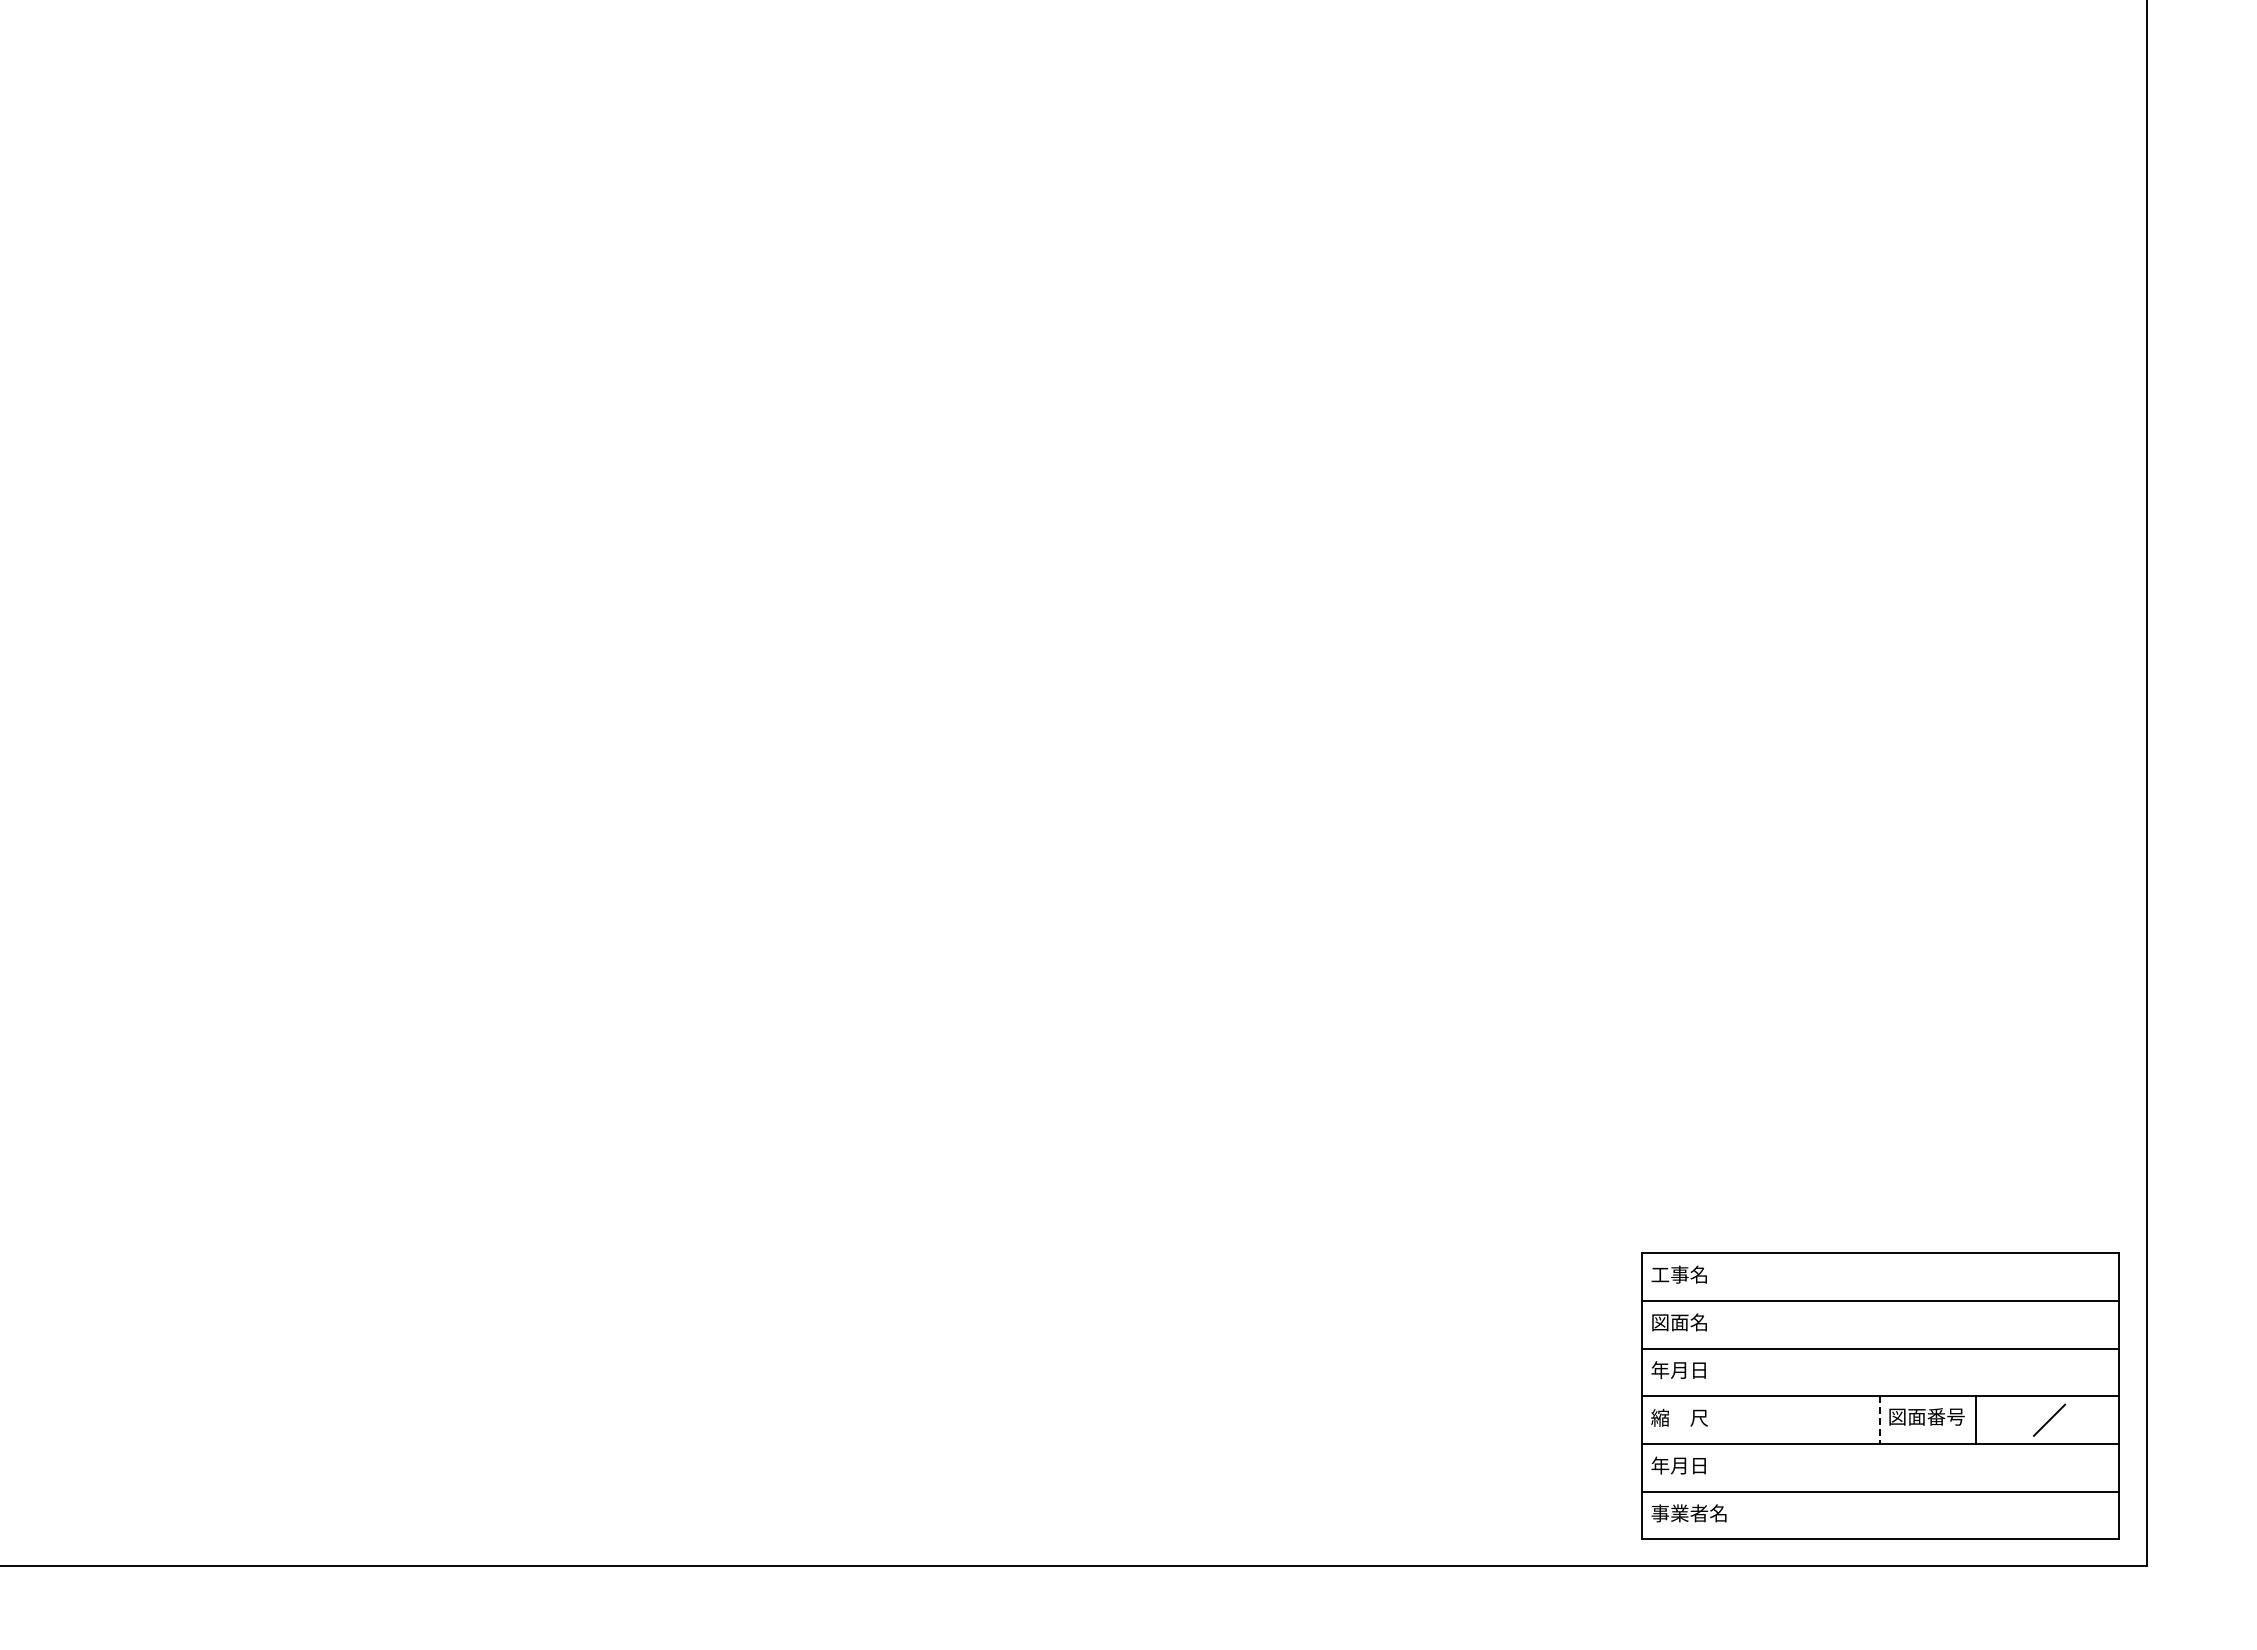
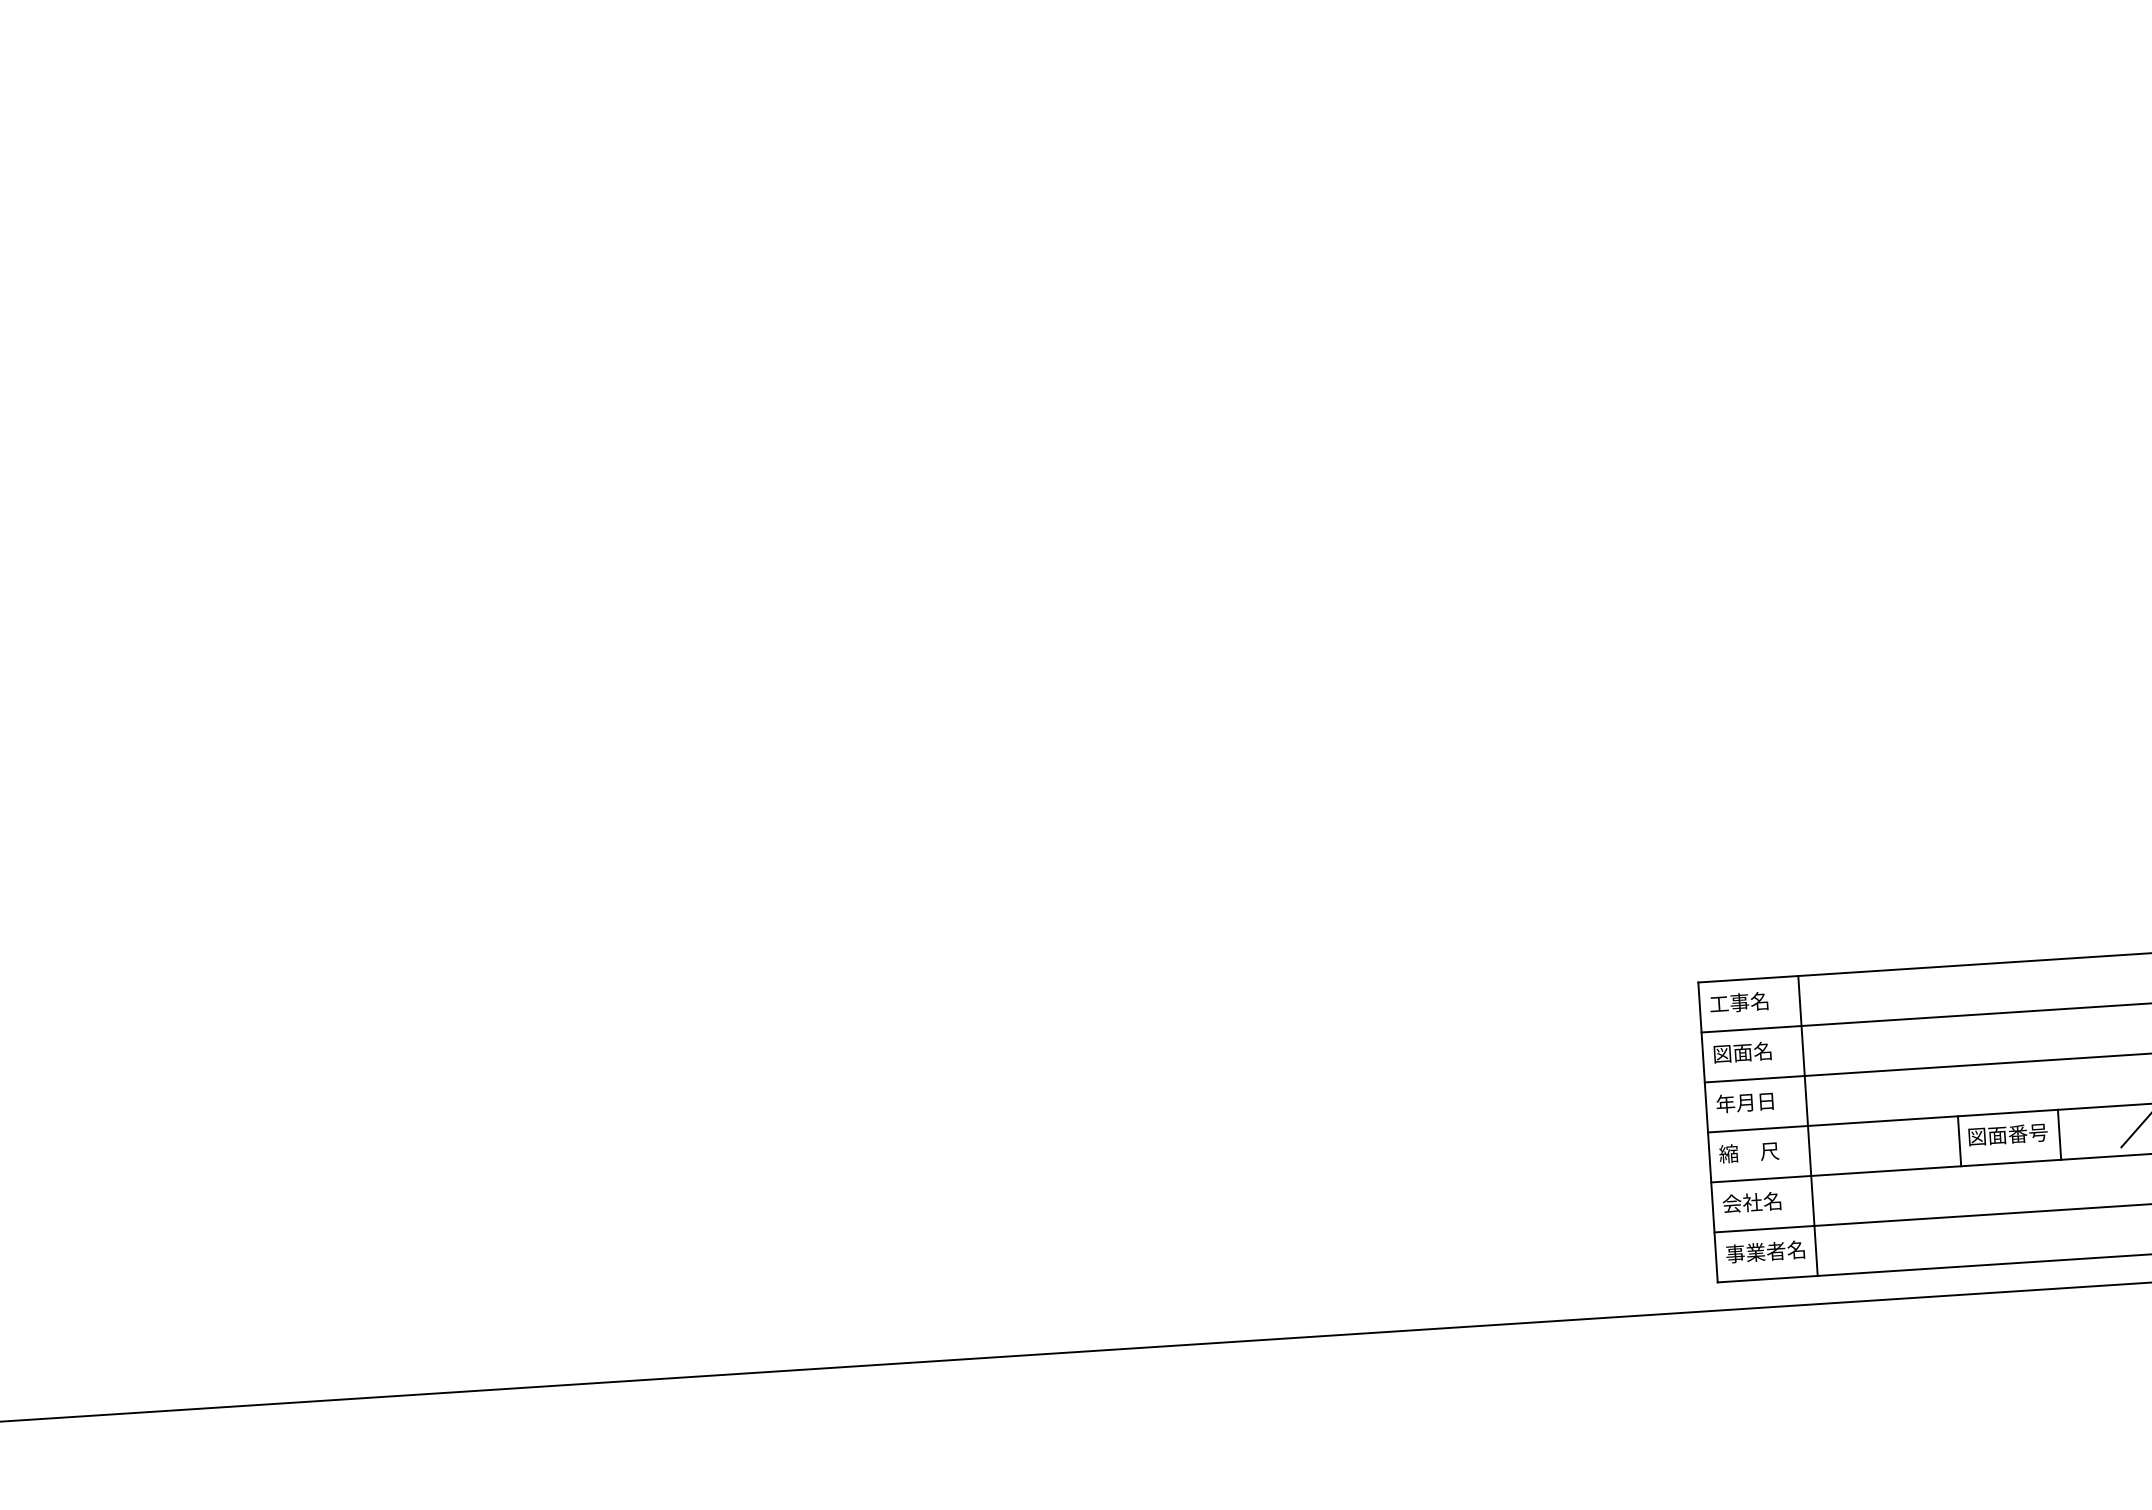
line: (1737, 1396) -> (1808, 1126), added
line: (1880, 1420) -> (1959, 1141), dashed -> solid
text: (1678, 1465) -> (1751, 1202), 年月日 -> 会社名

